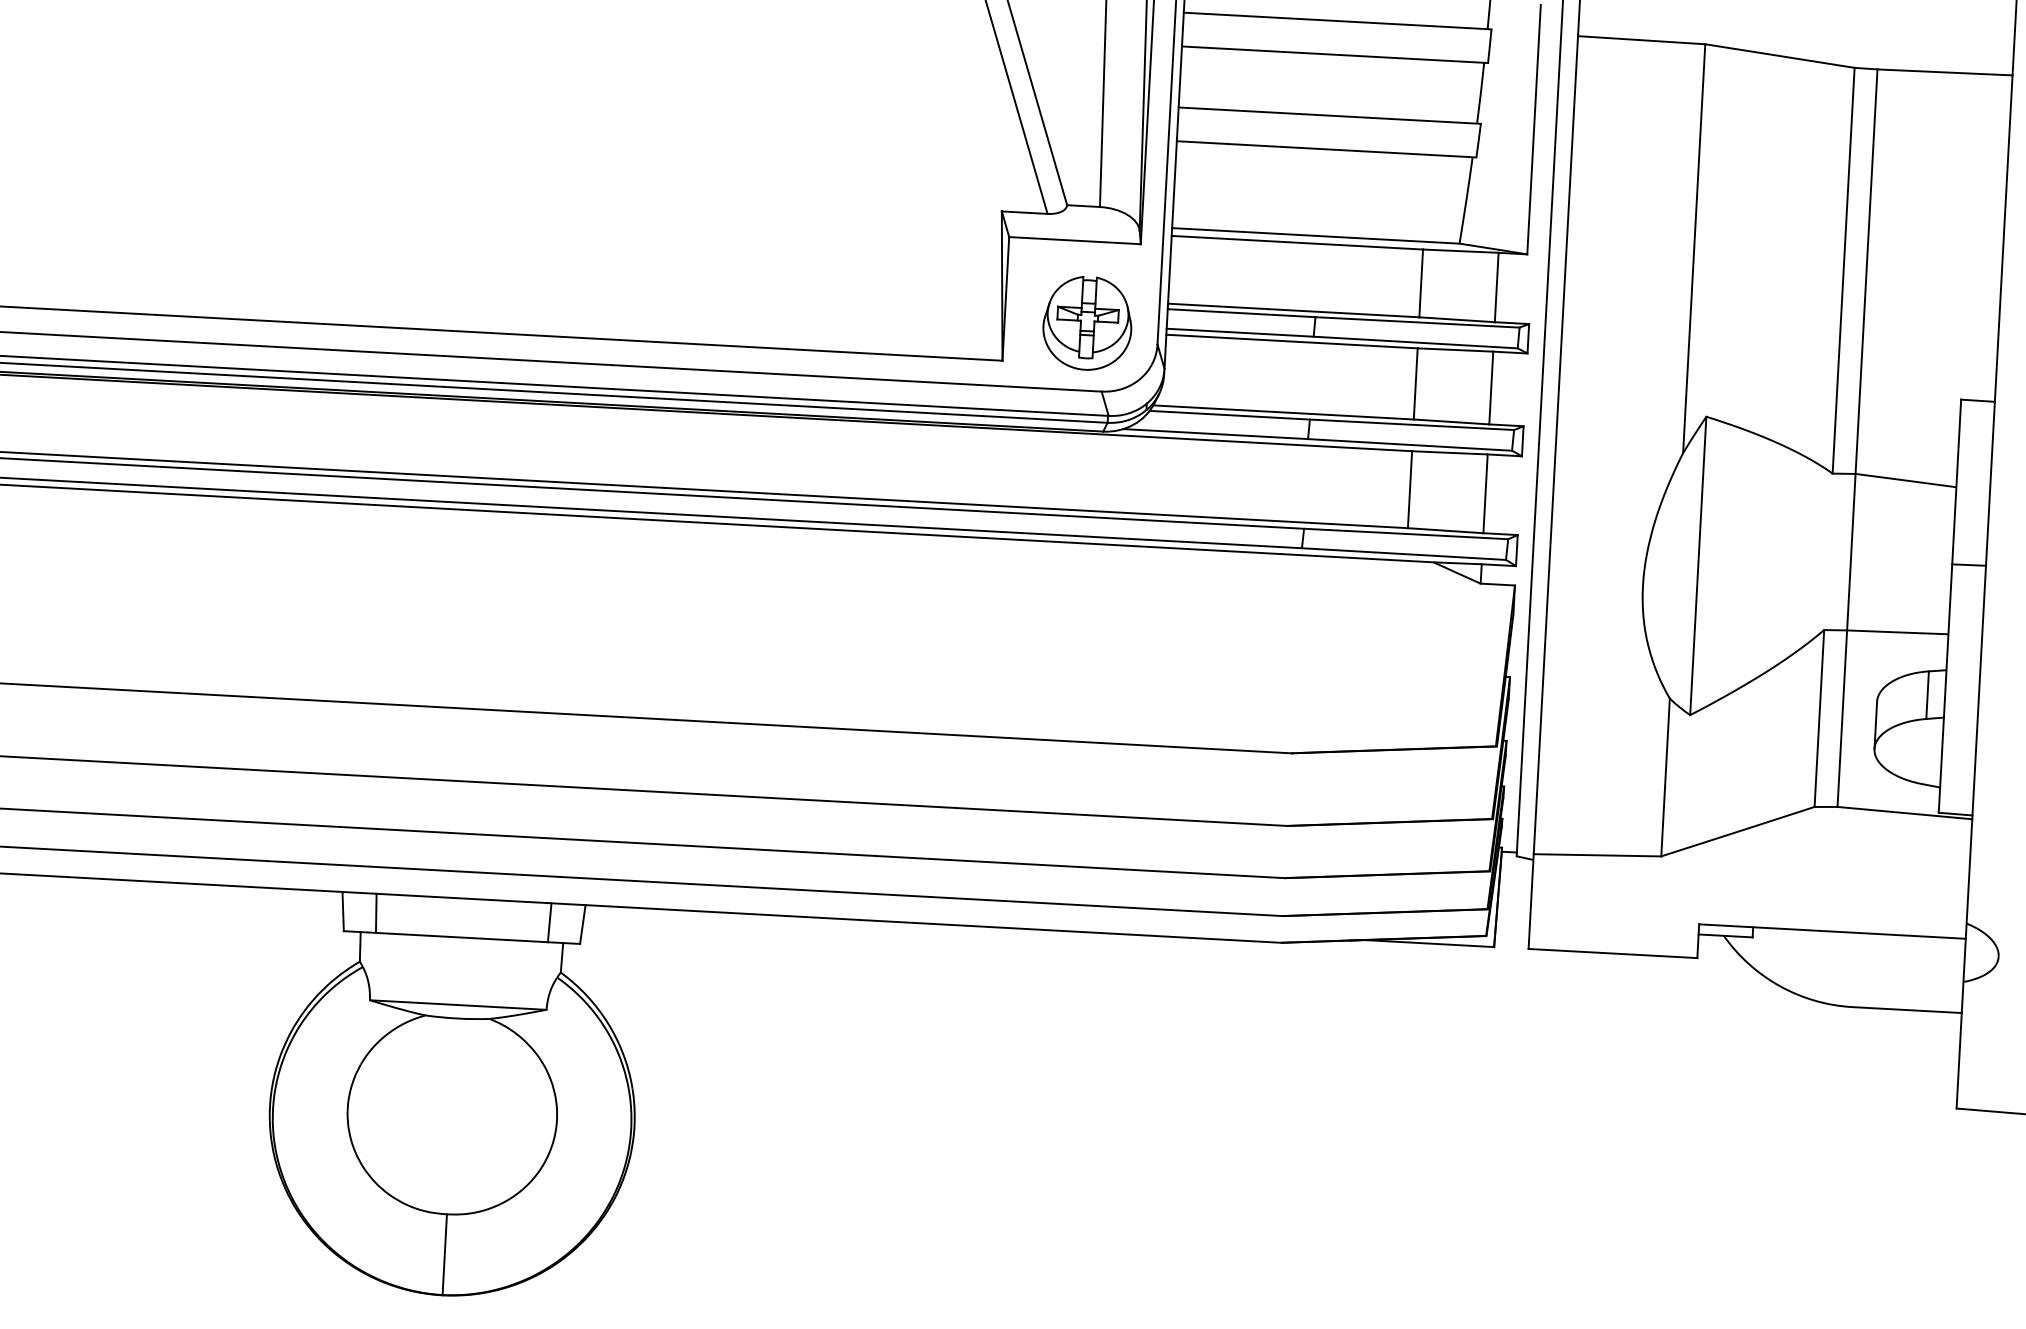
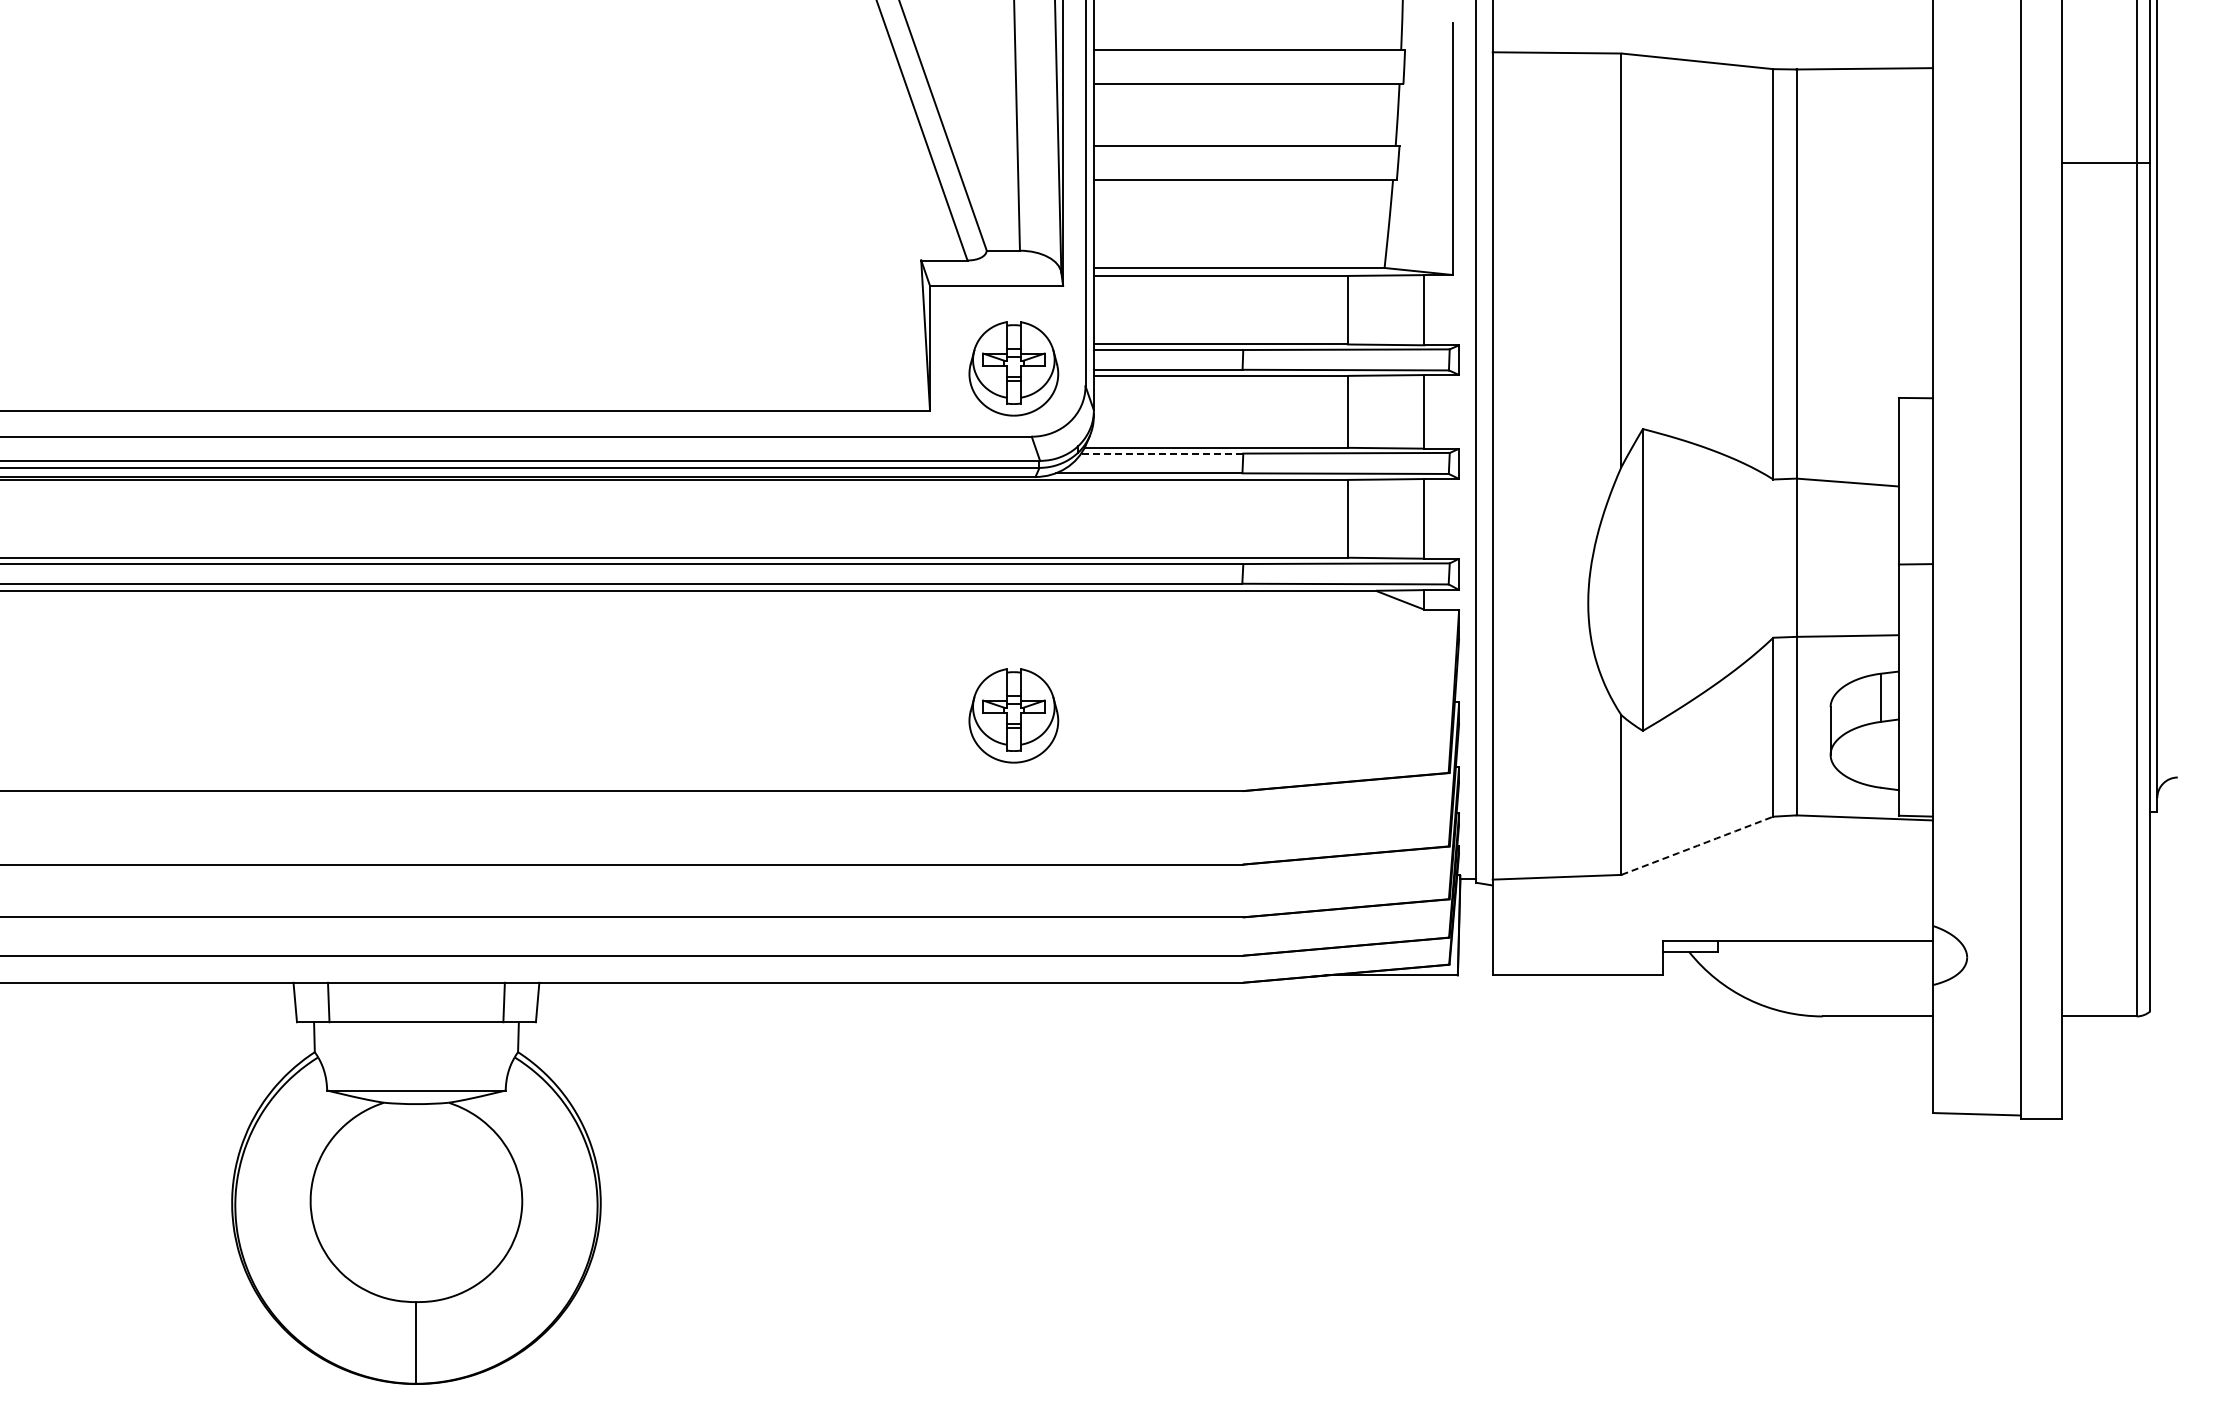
line: (1229, 415) -> (1161, 453), solid -> dashed
part: (1068, 666) -> (1013, 715), added
arc: (1738, 831) -> (1697, 845), solid -> dashed

